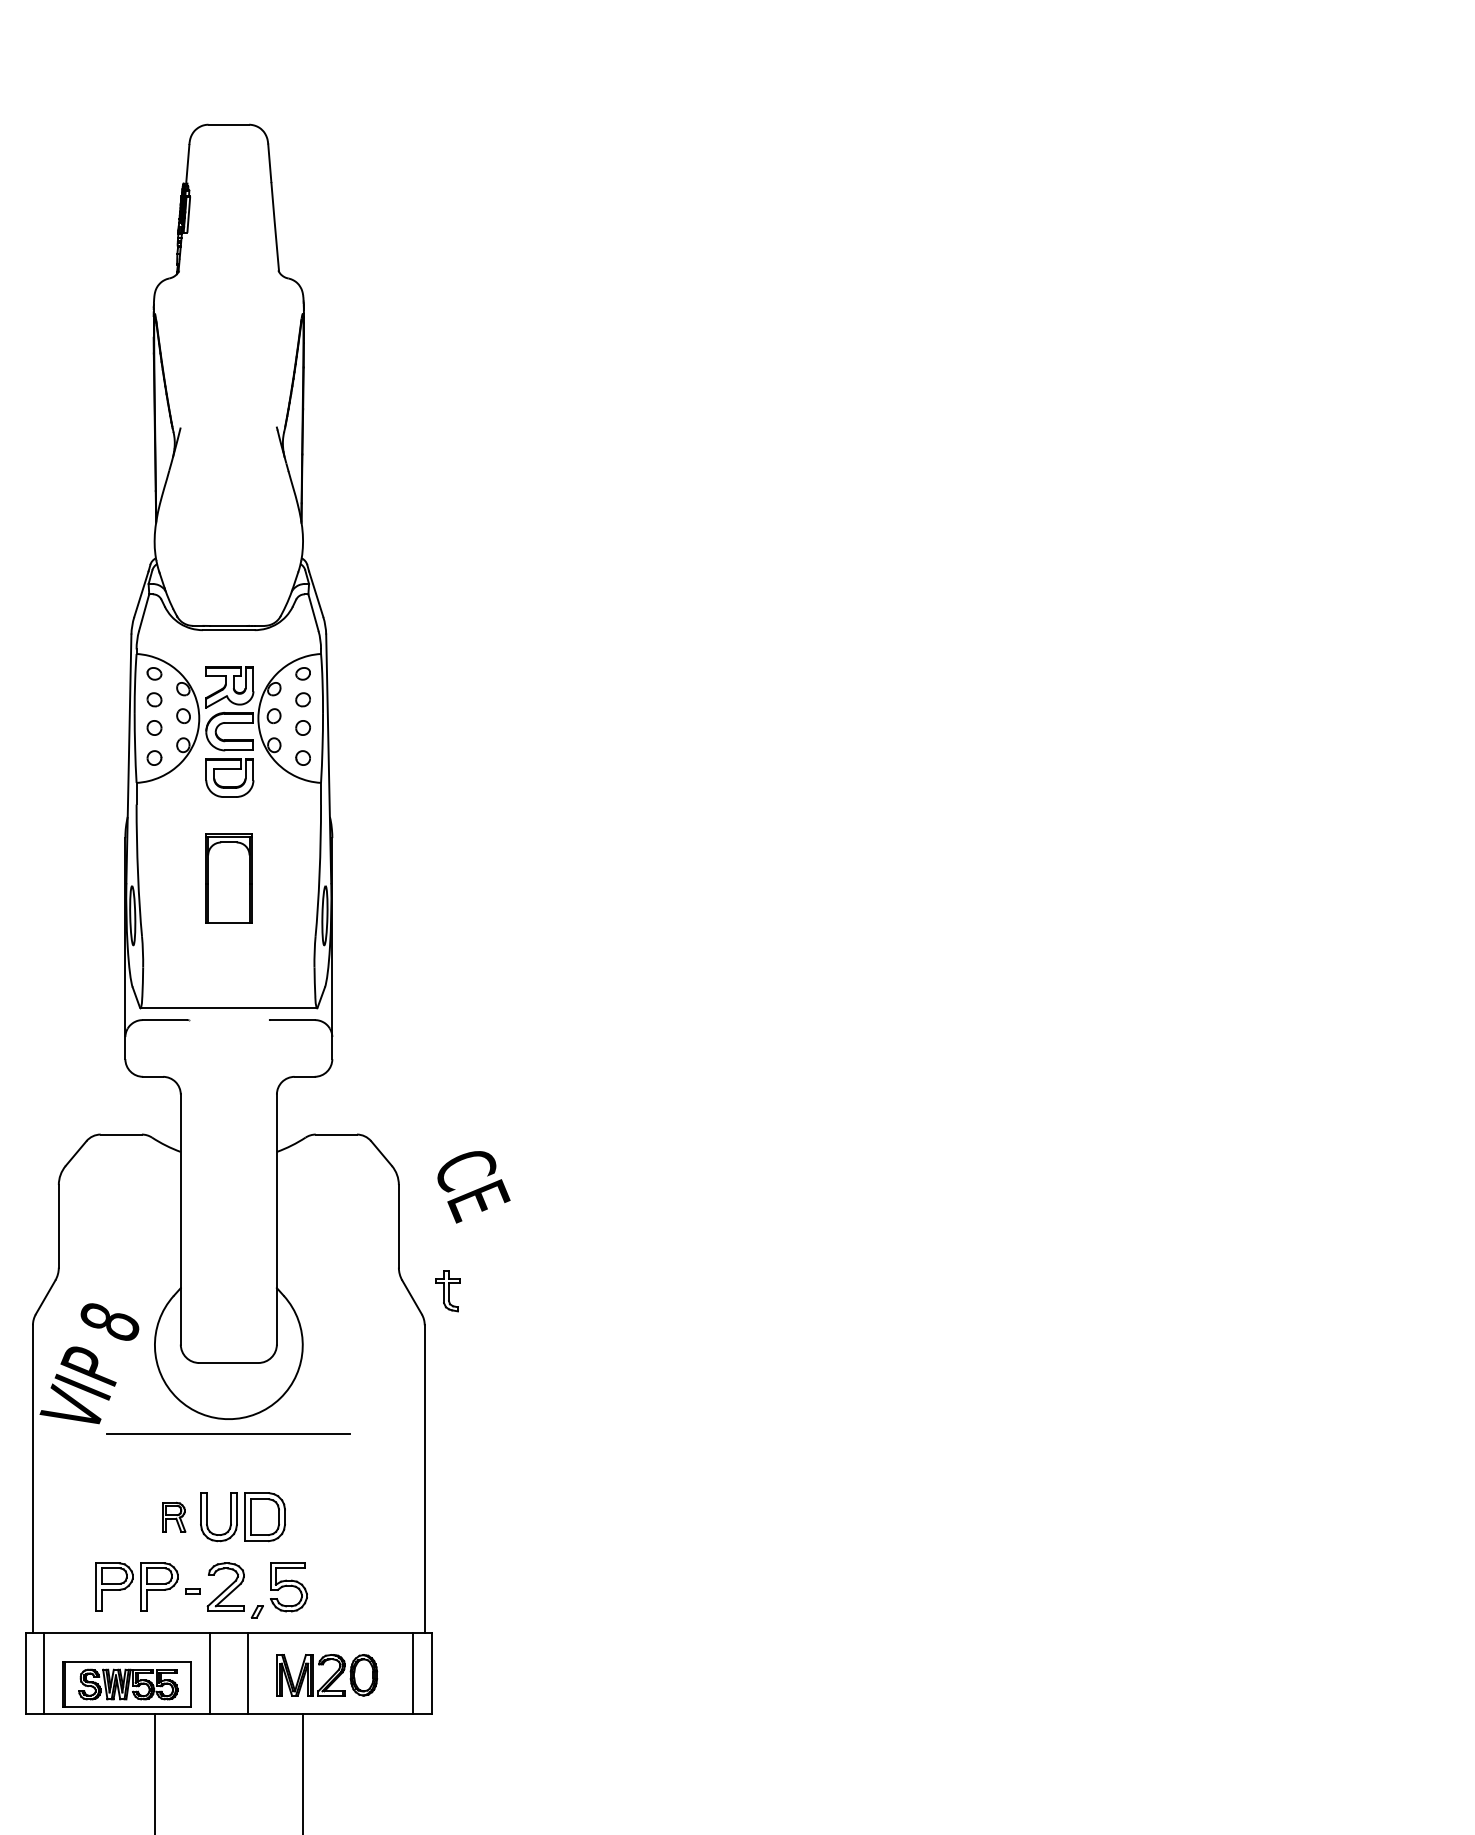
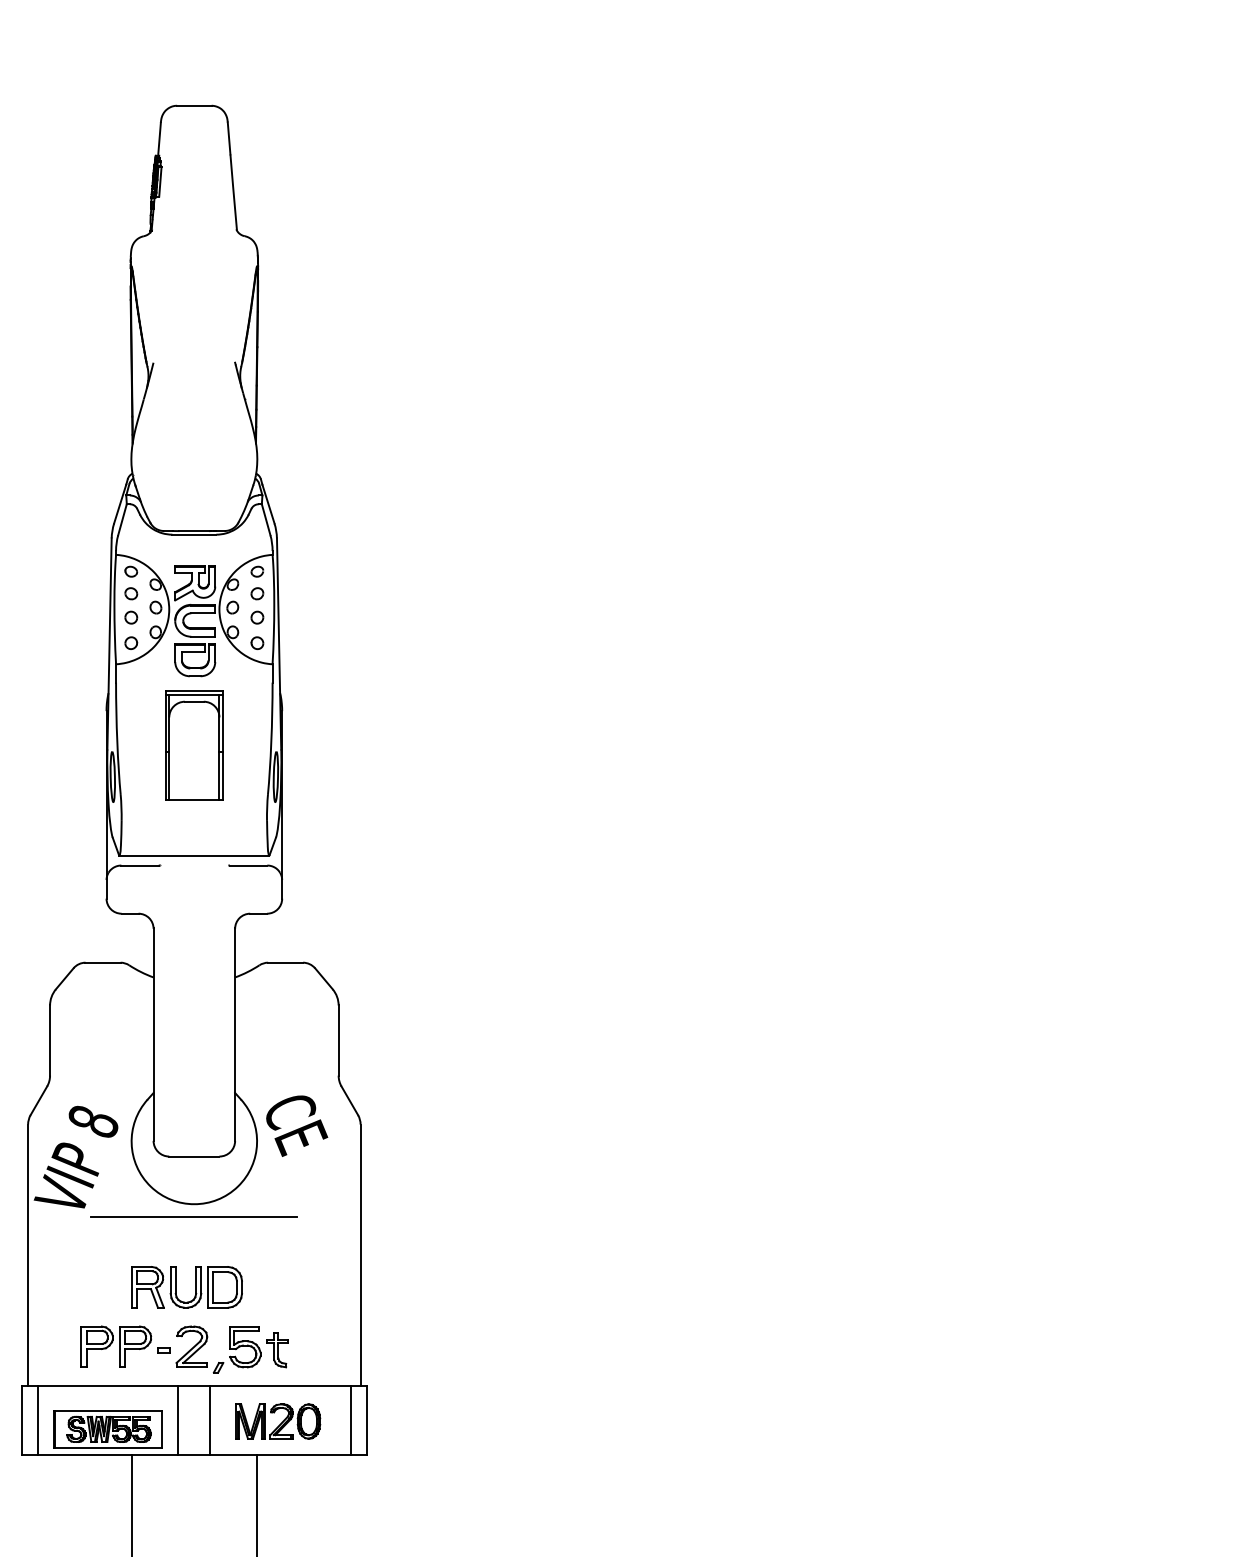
part: (228, 878) -> (194, 745), size x1.43
text: (473, 1187) -> (296, 1126), moved
part: (447, 1291) -> (277, 1350), moved
part: (173, 1517) -> (147, 1287), size x1.67

